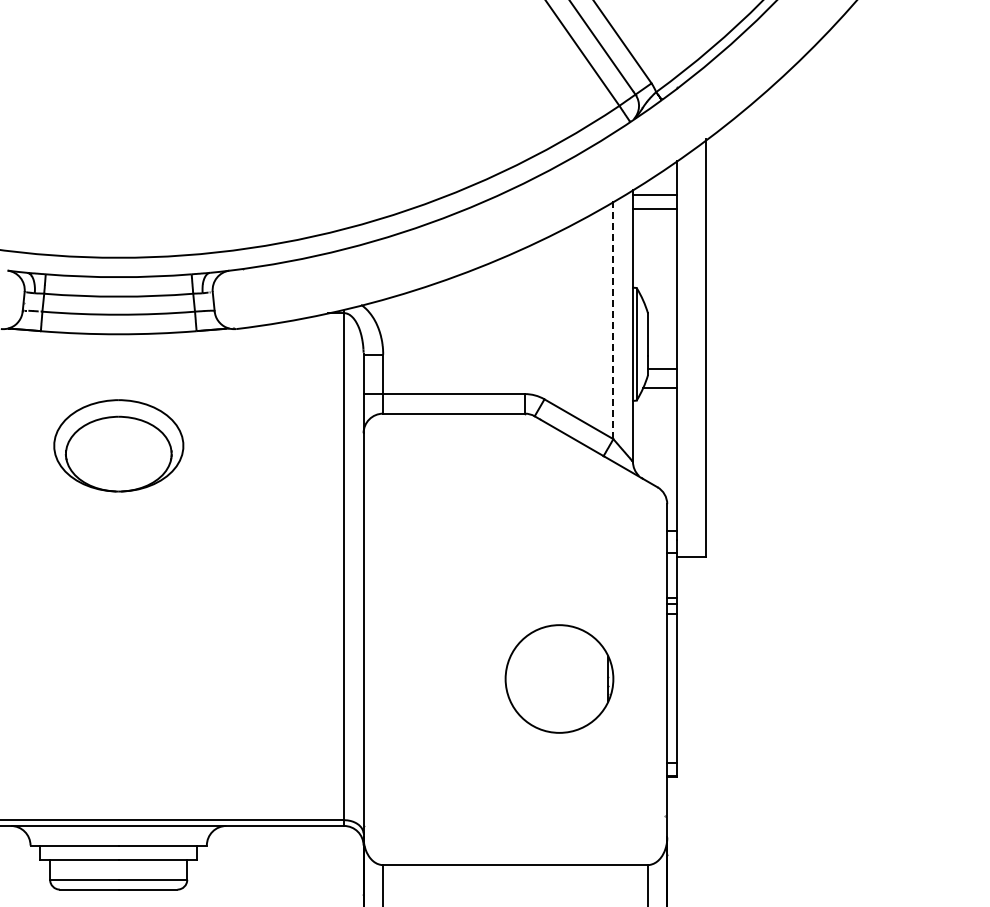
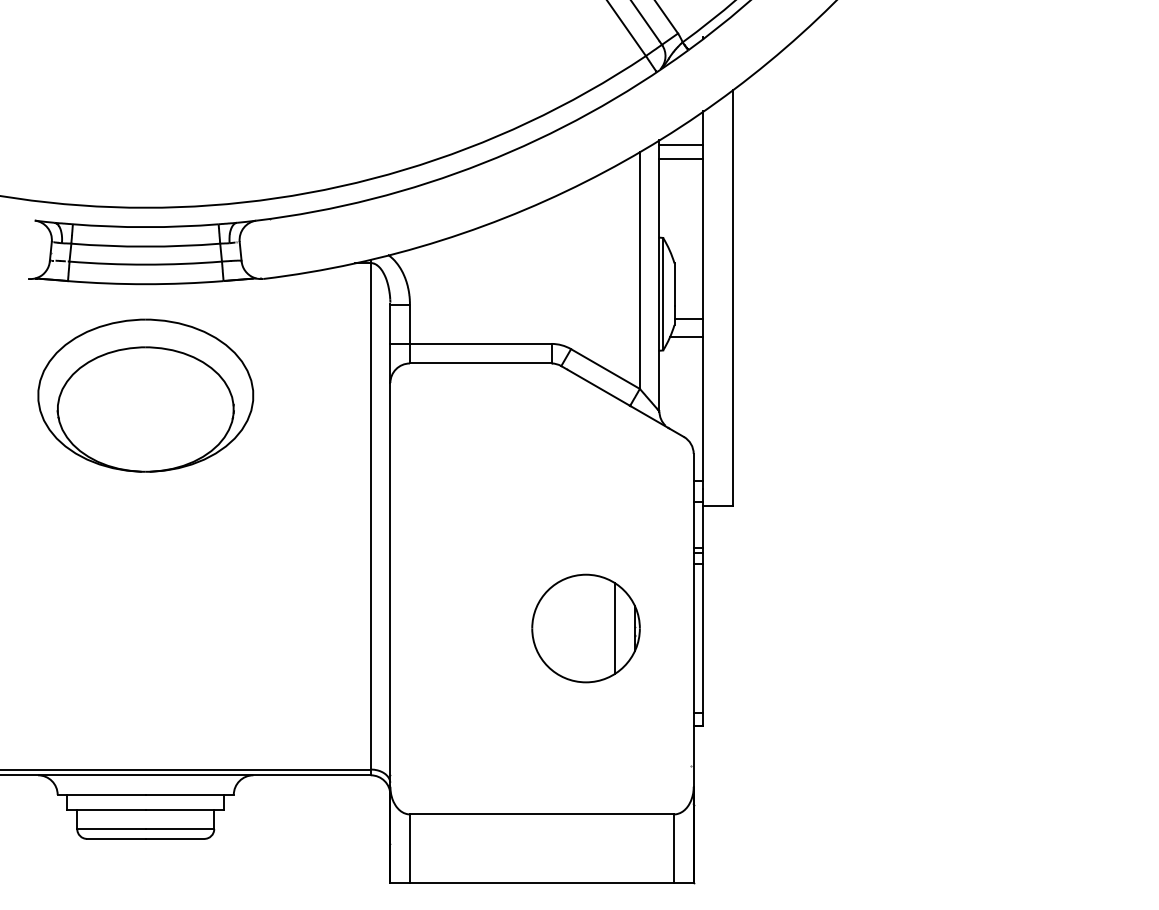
line: (612, 320) -> (639, 270), dashed -> solid
part: (118, 445) -> (145, 395), size x1.67
line: (588, 678) -> (615, 628), added

